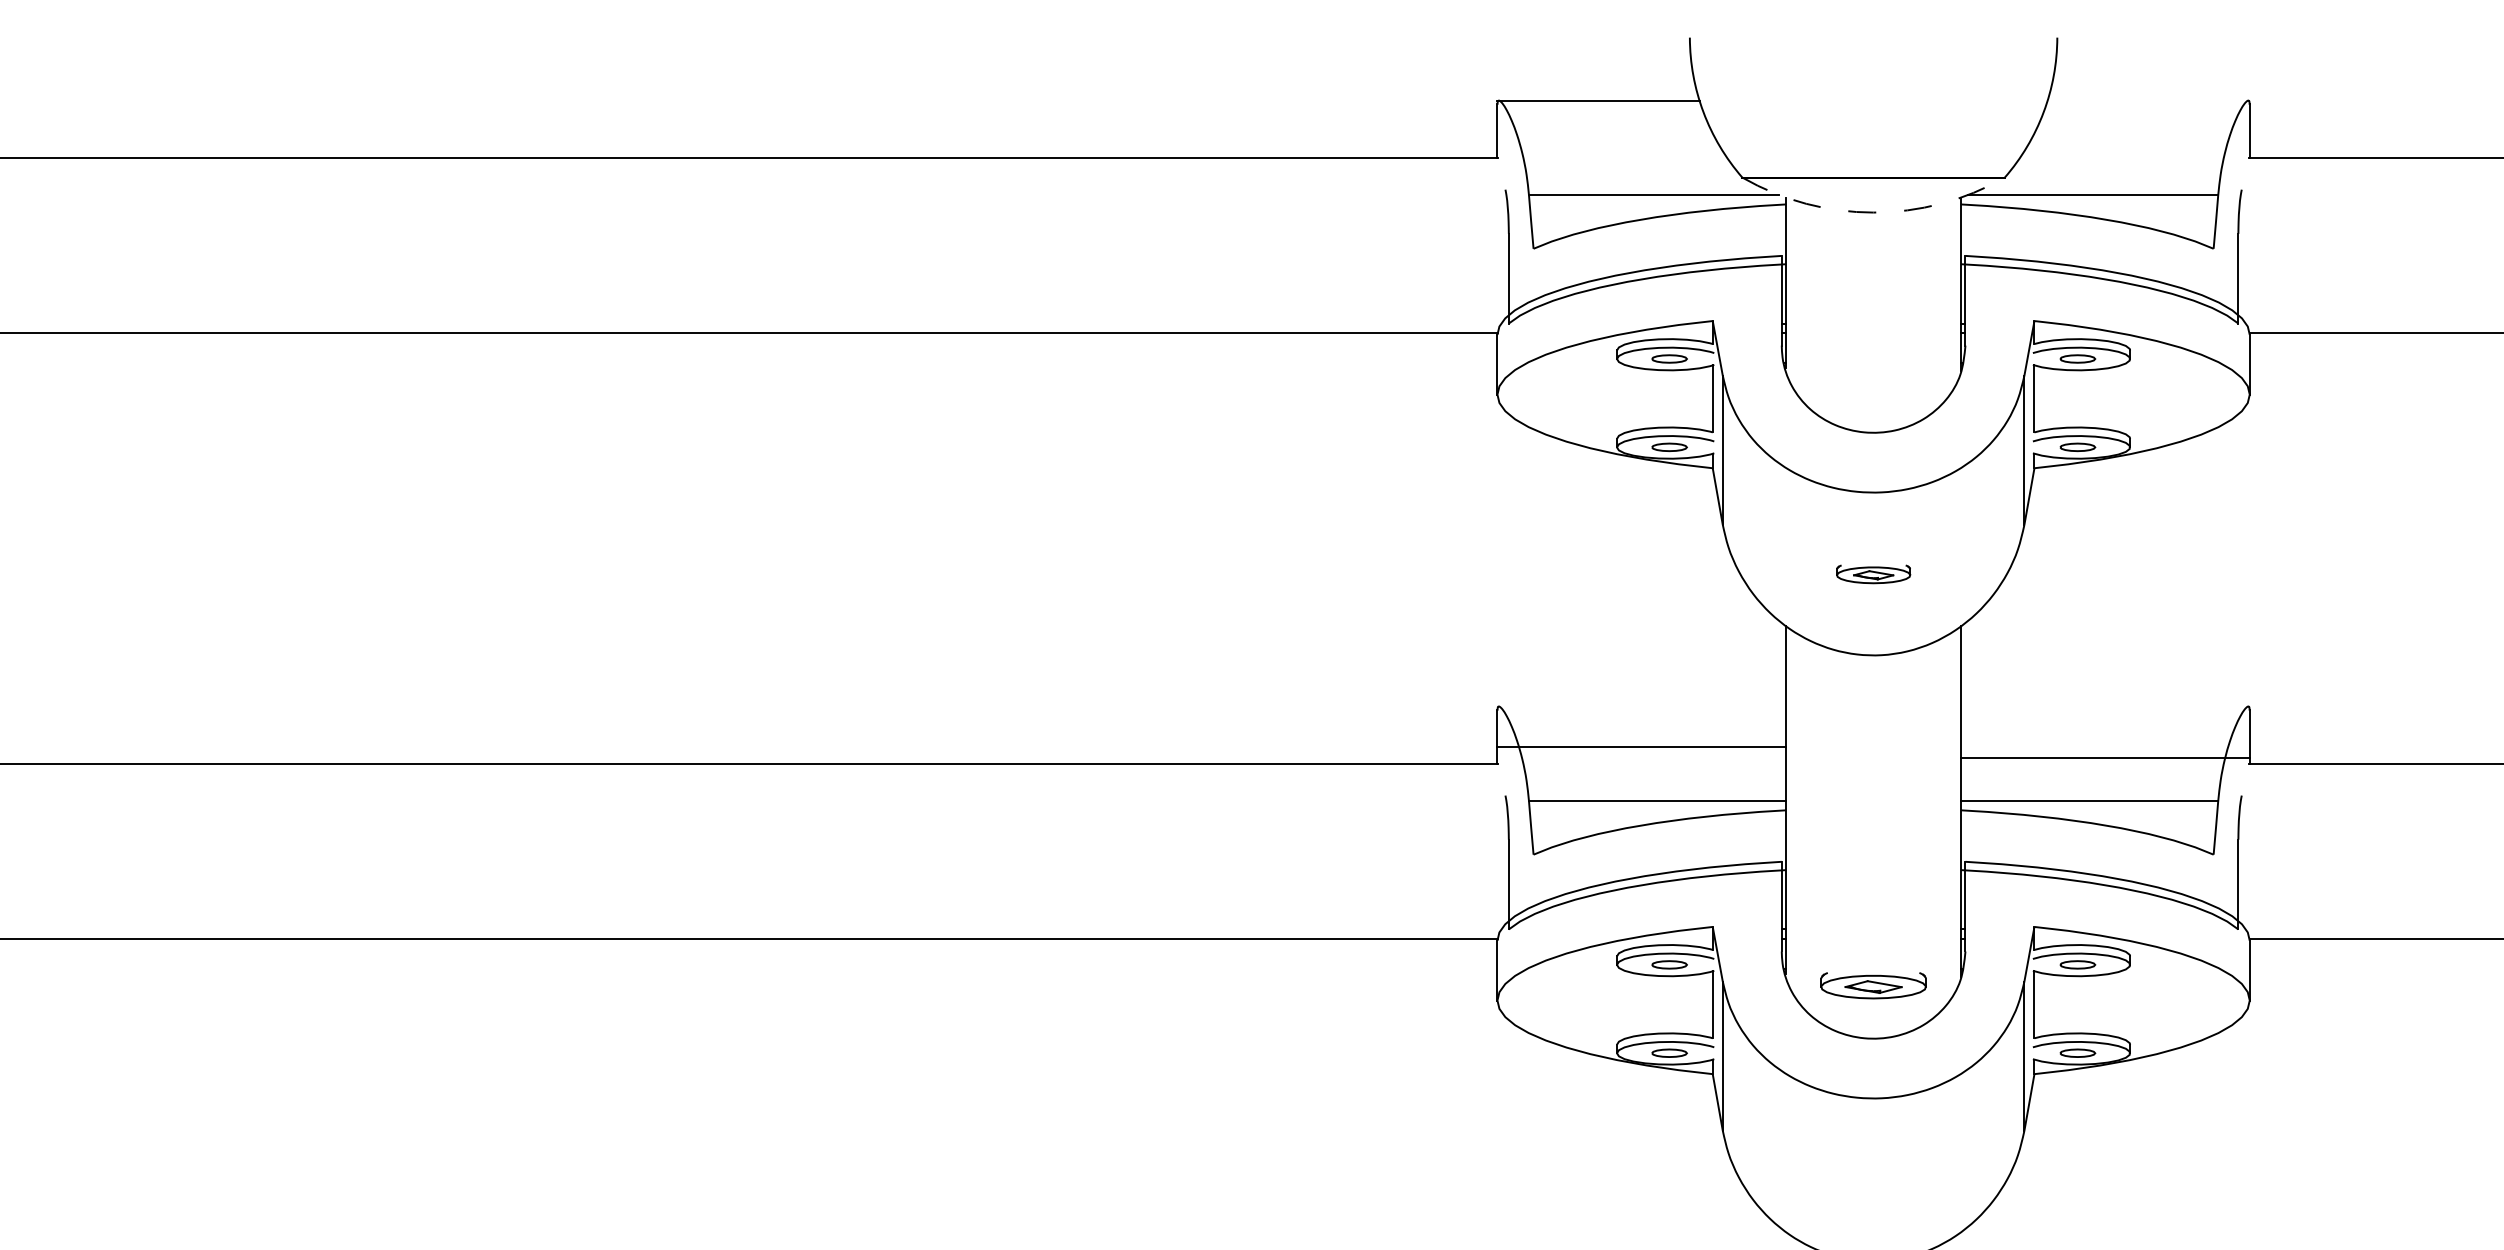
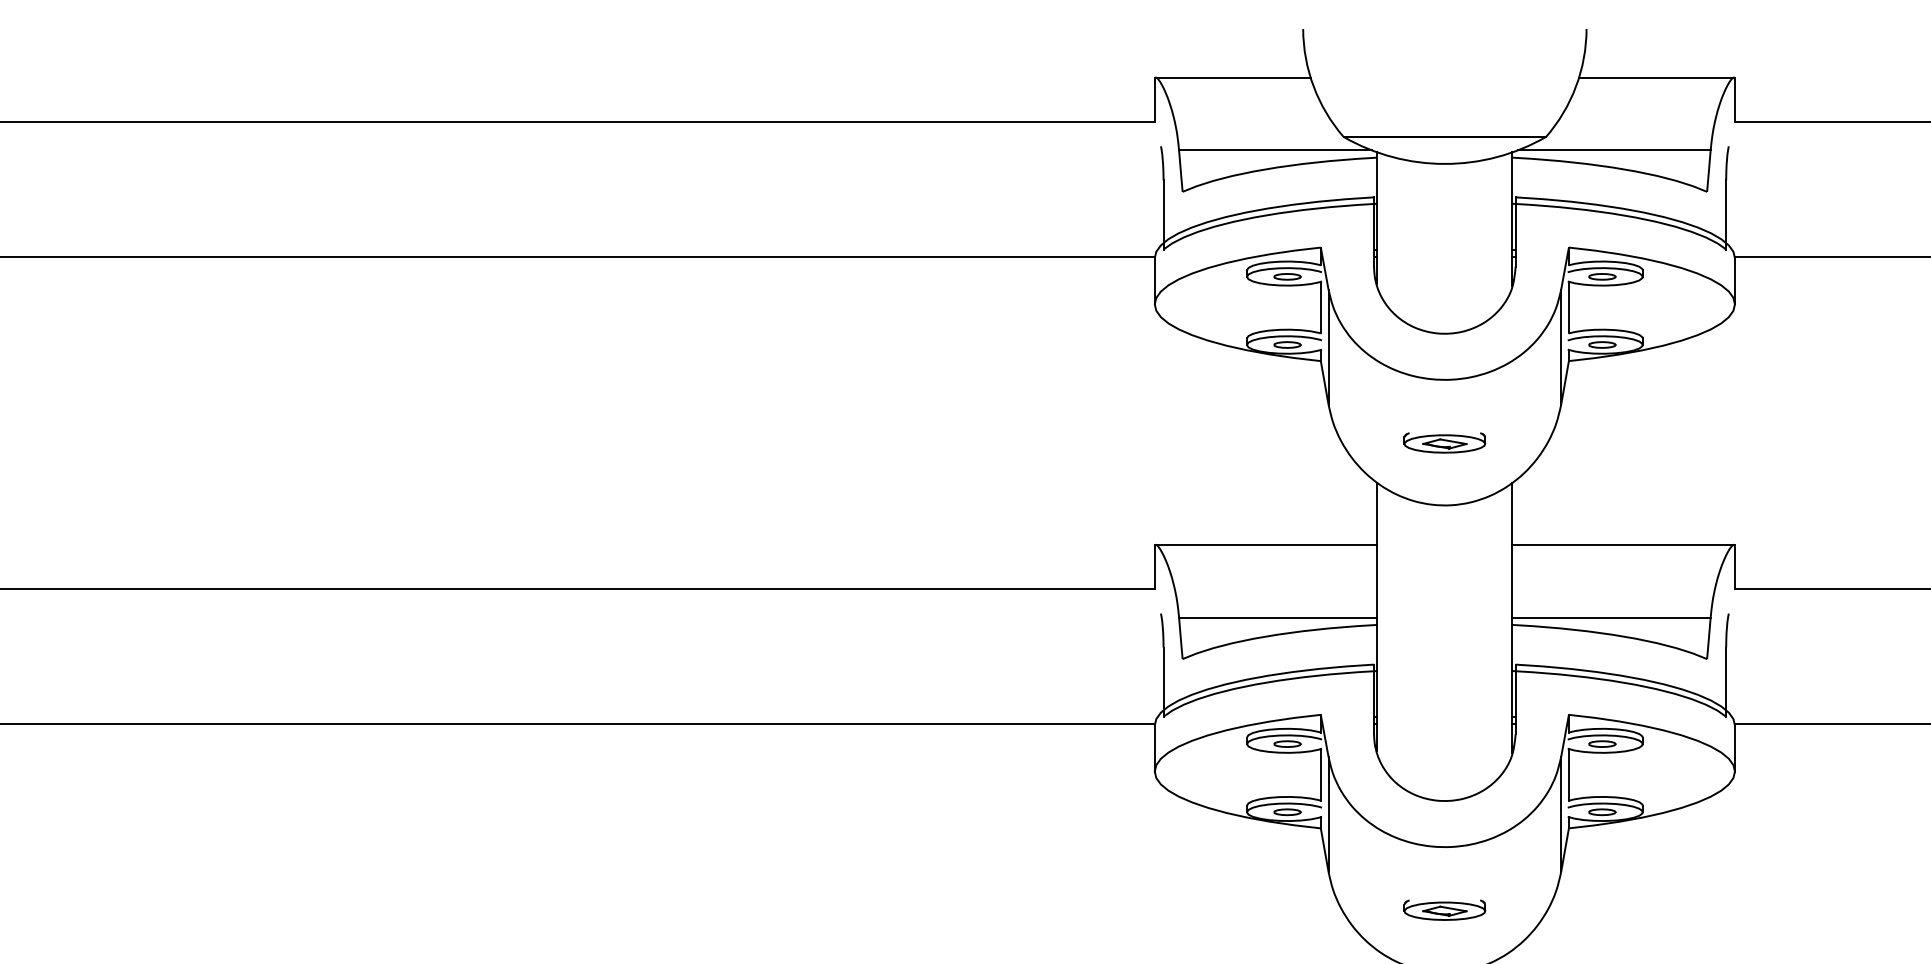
line: (2148, 100) -> (1656, 77), added
arc: (1873, 212) -> (1444, 163), dashed -> solid
part: (1873, 573) -> (1444, 442), size x1.43
line: (1641, 746) -> (1265, 544), moved
line: (2105, 757) -> (1623, 544), moved
part: (1873, 984) -> (1444, 909), moved

